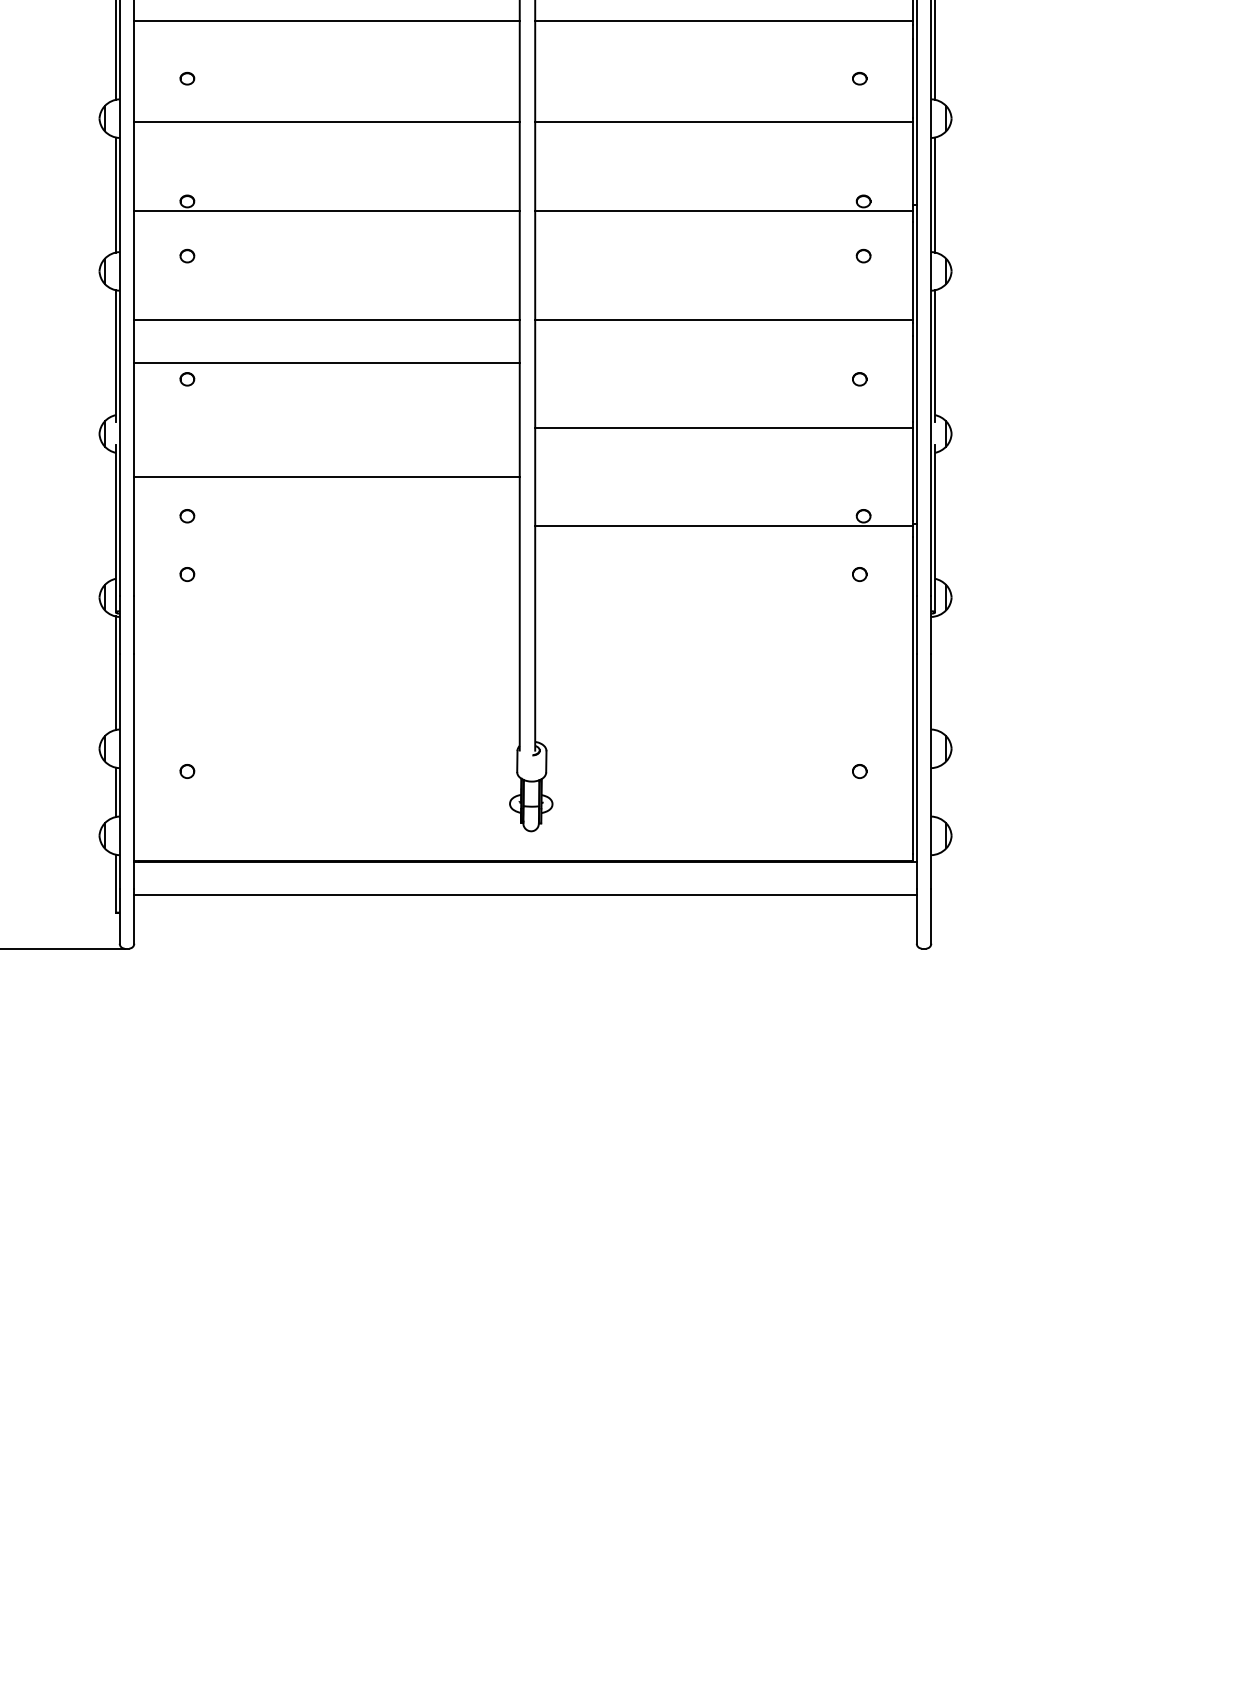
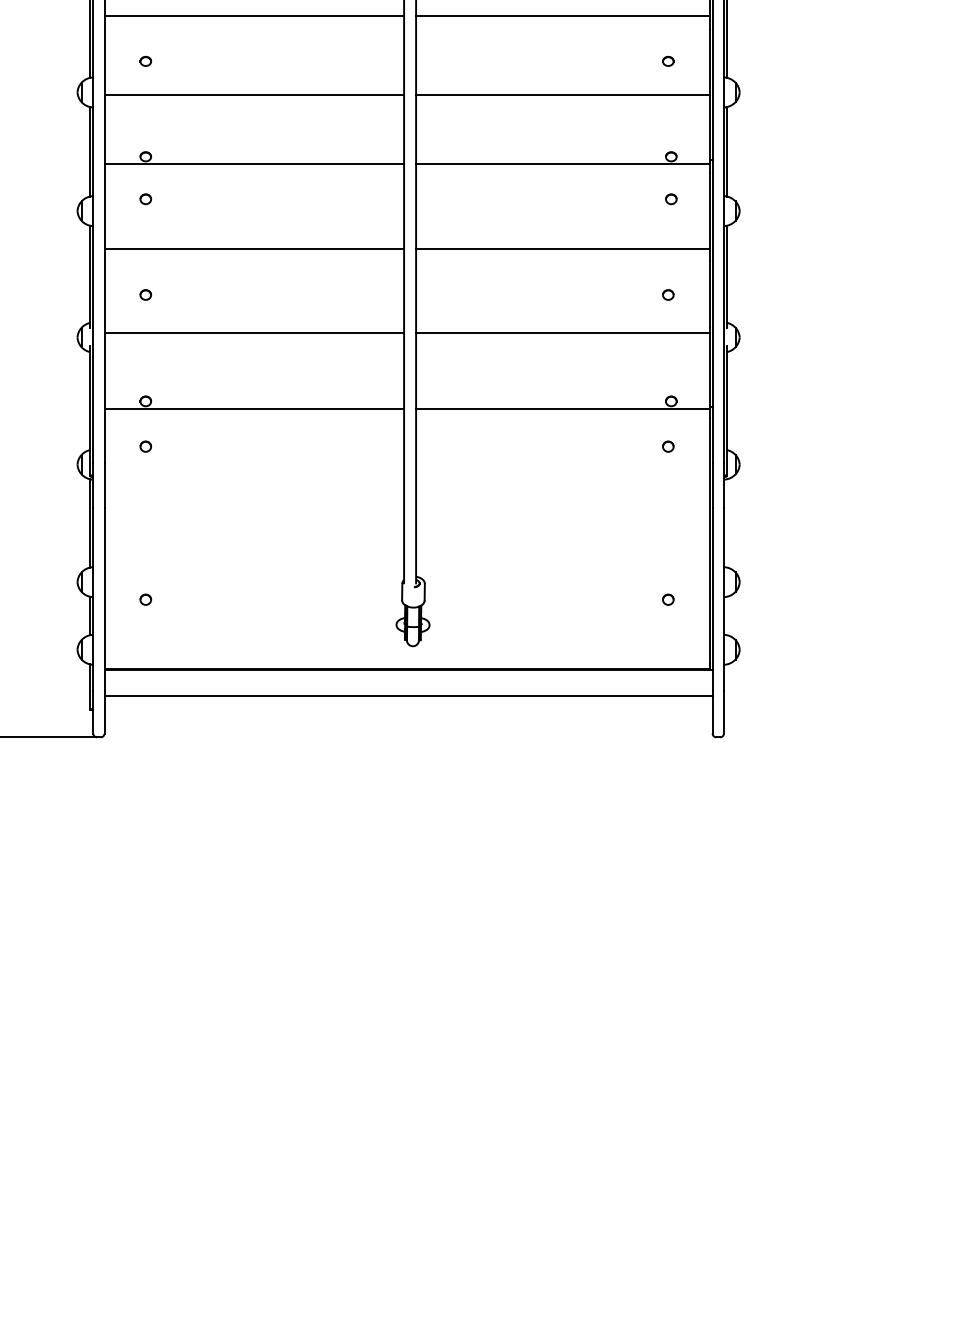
line: (326, 362) -> (253, 332), moved
line: (326, 477) -> (253, 409), moved

